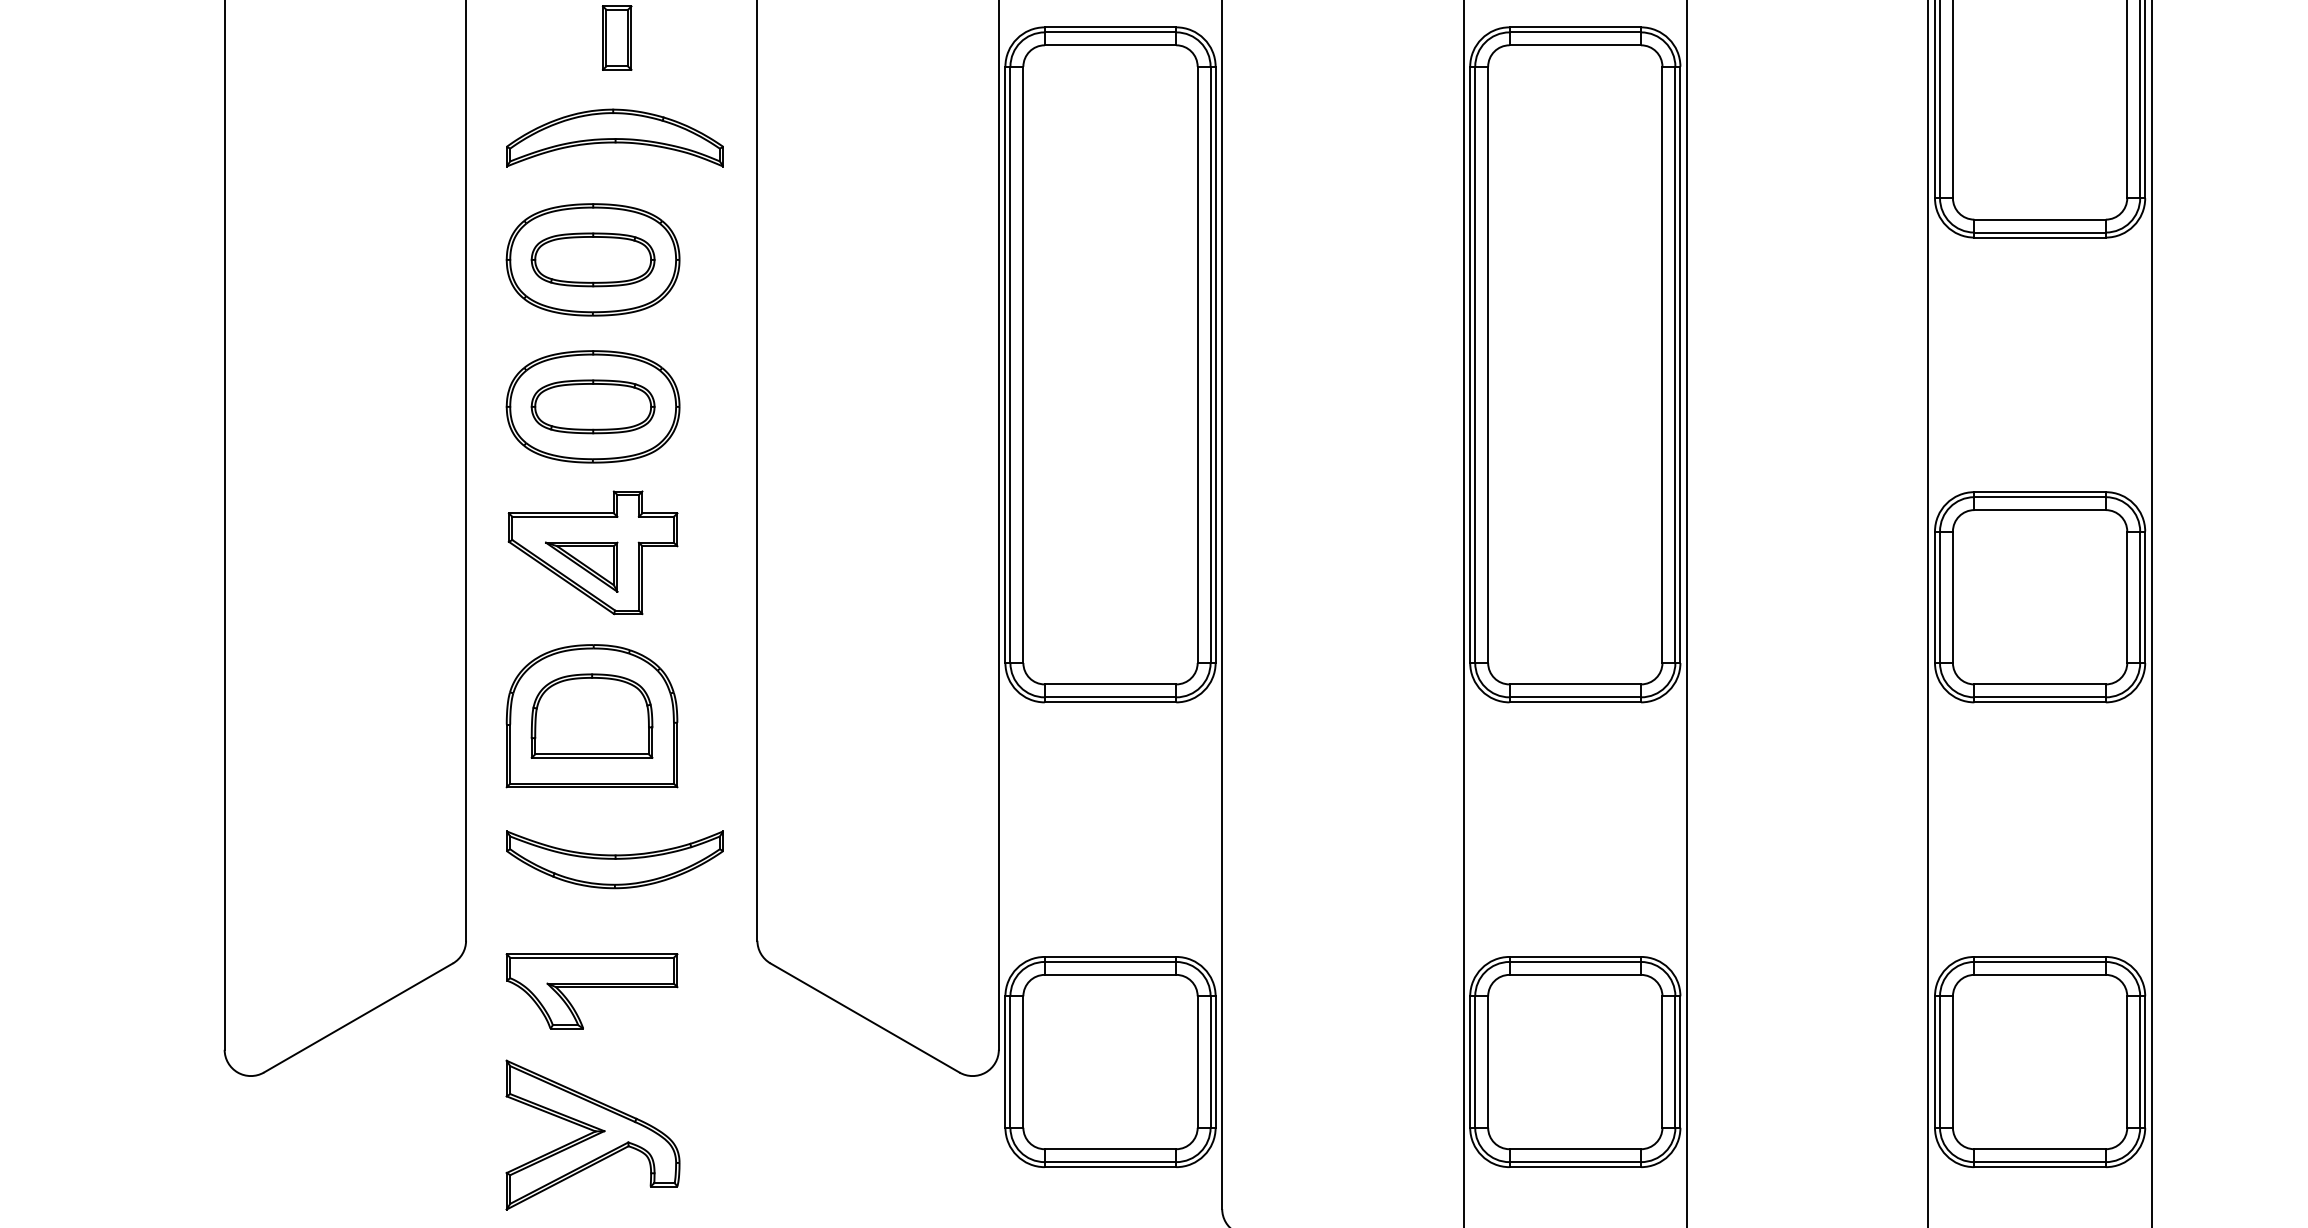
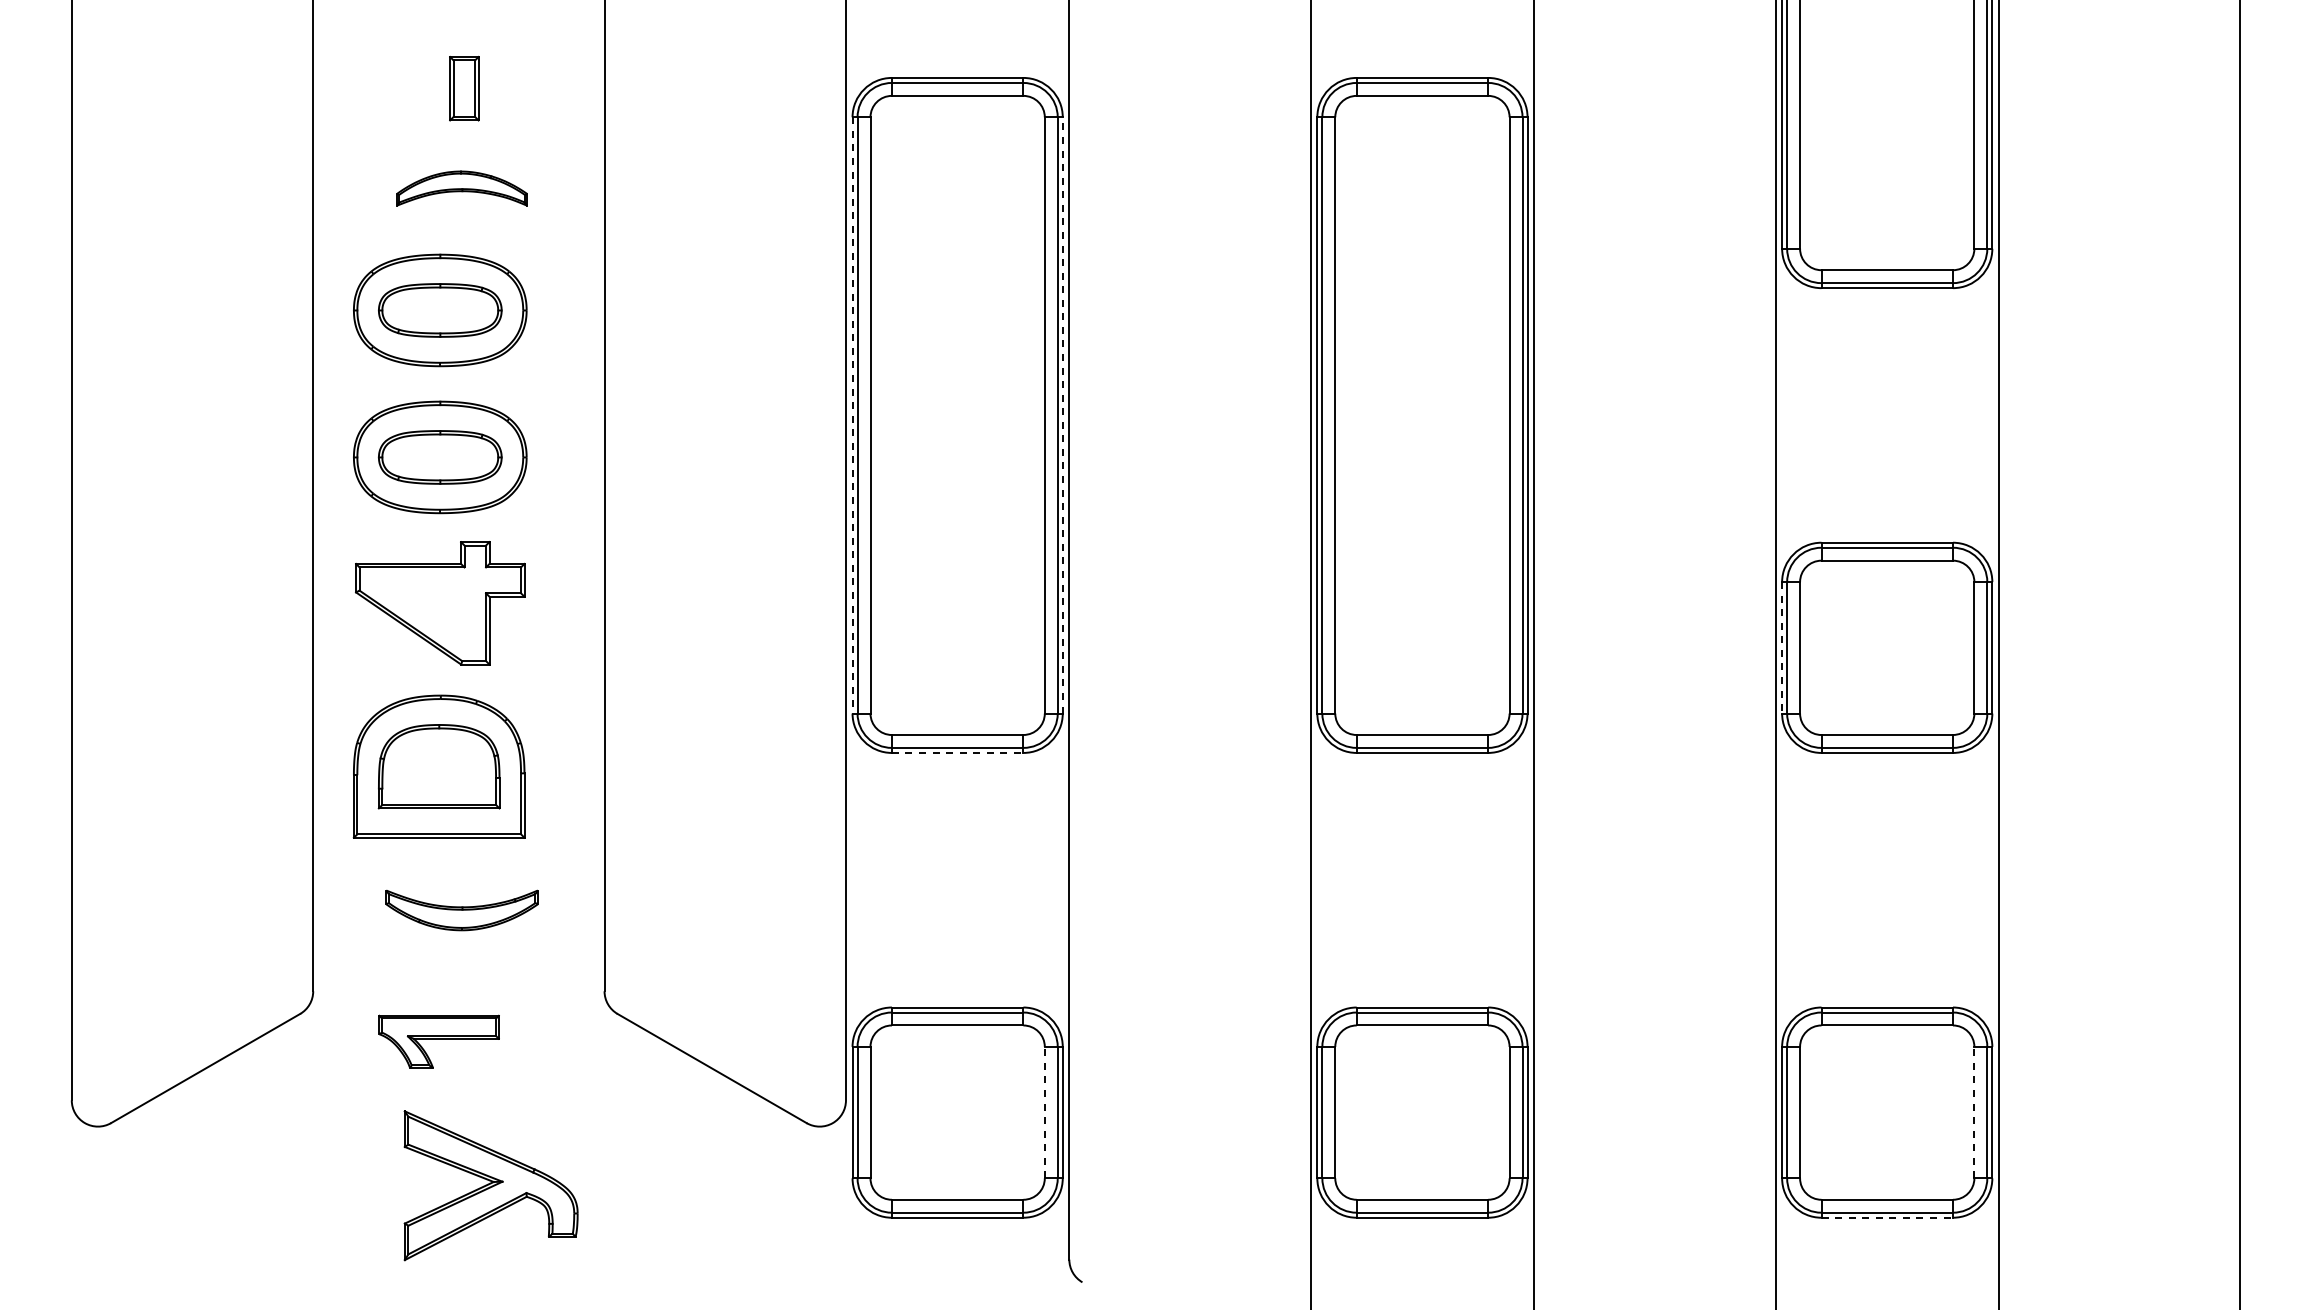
part: (614, 137) -> (461, 188), size x0.6
line: (1215, 363) -> (1062, 414), solid -> dashed
line: (1005, 364) -> (852, 415), solid -> dashed
part: (581, 566) -> (428, 617), removed
line: (1935, 596) -> (1782, 647), solid -> dashed
line: (1110, 701) -> (957, 752), solid -> dashed
part: (614, 859) -> (461, 910), size x0.7
part: (591, 990) -> (438, 1041), size x0.7
line: (1197, 1061) -> (1044, 1112), solid -> dashed
line: (2127, 1061) -> (1974, 1112), solid -> dashed
part: (592, 1134) -> (490, 1185), moved
line: (2040, 1166) -> (1887, 1217), solid -> dashed

